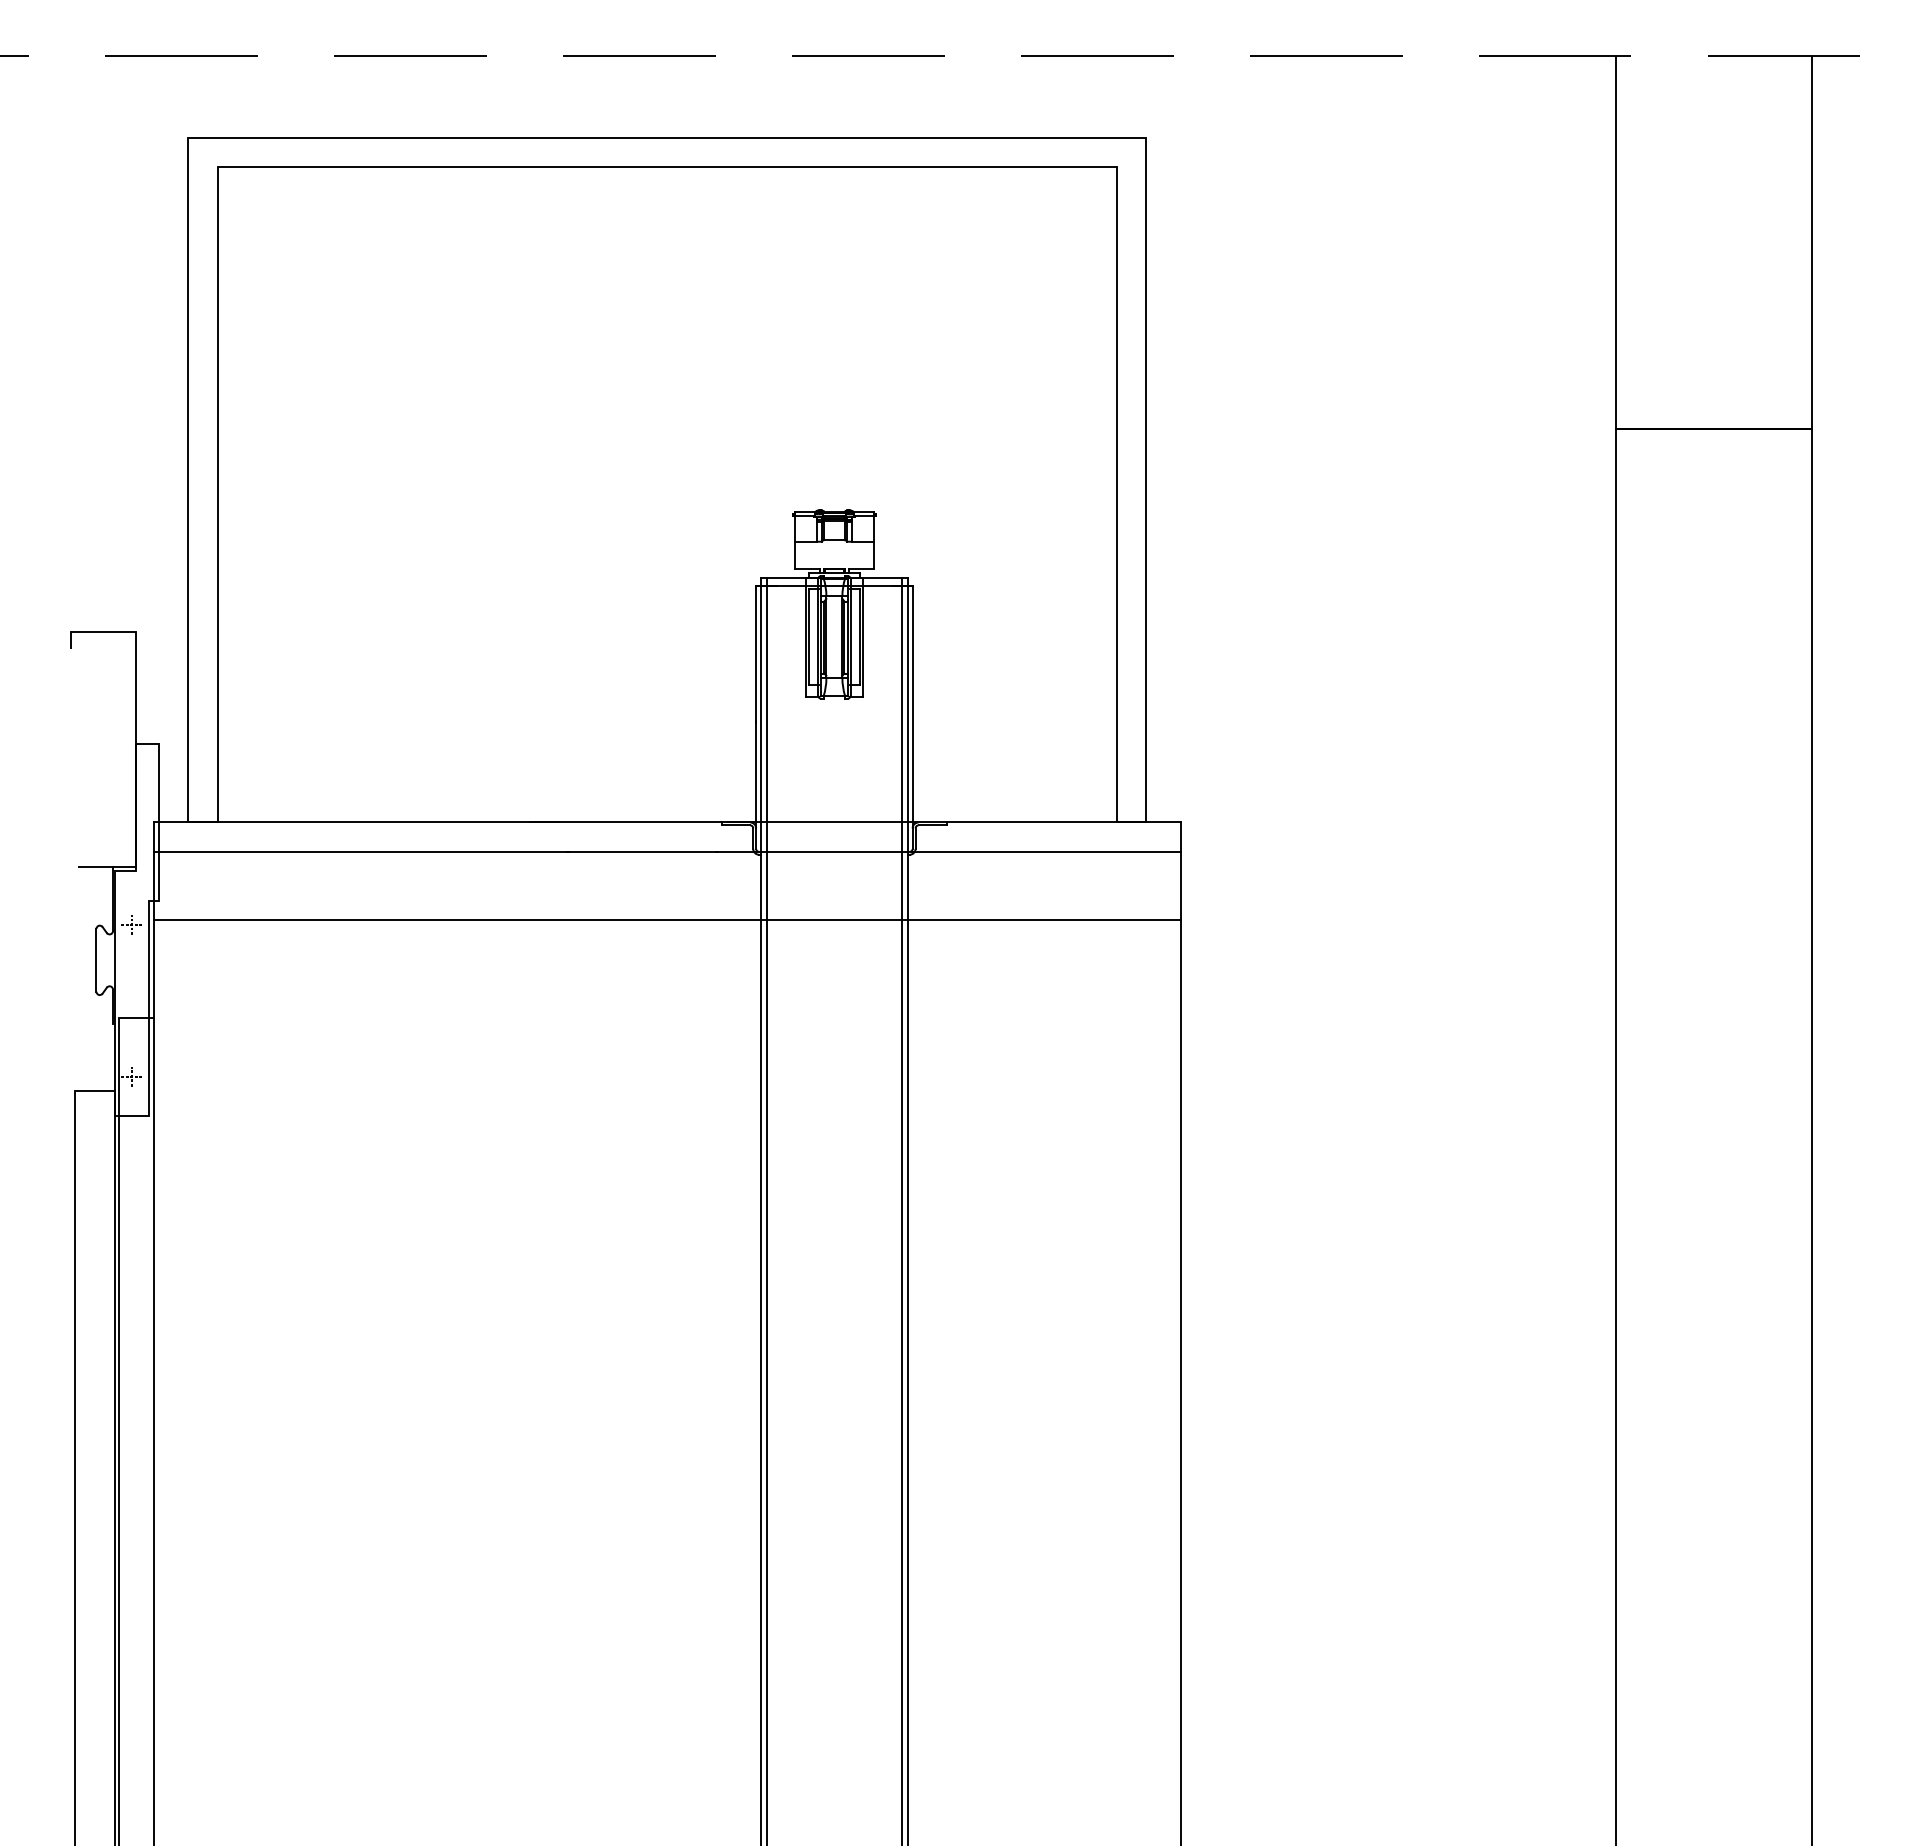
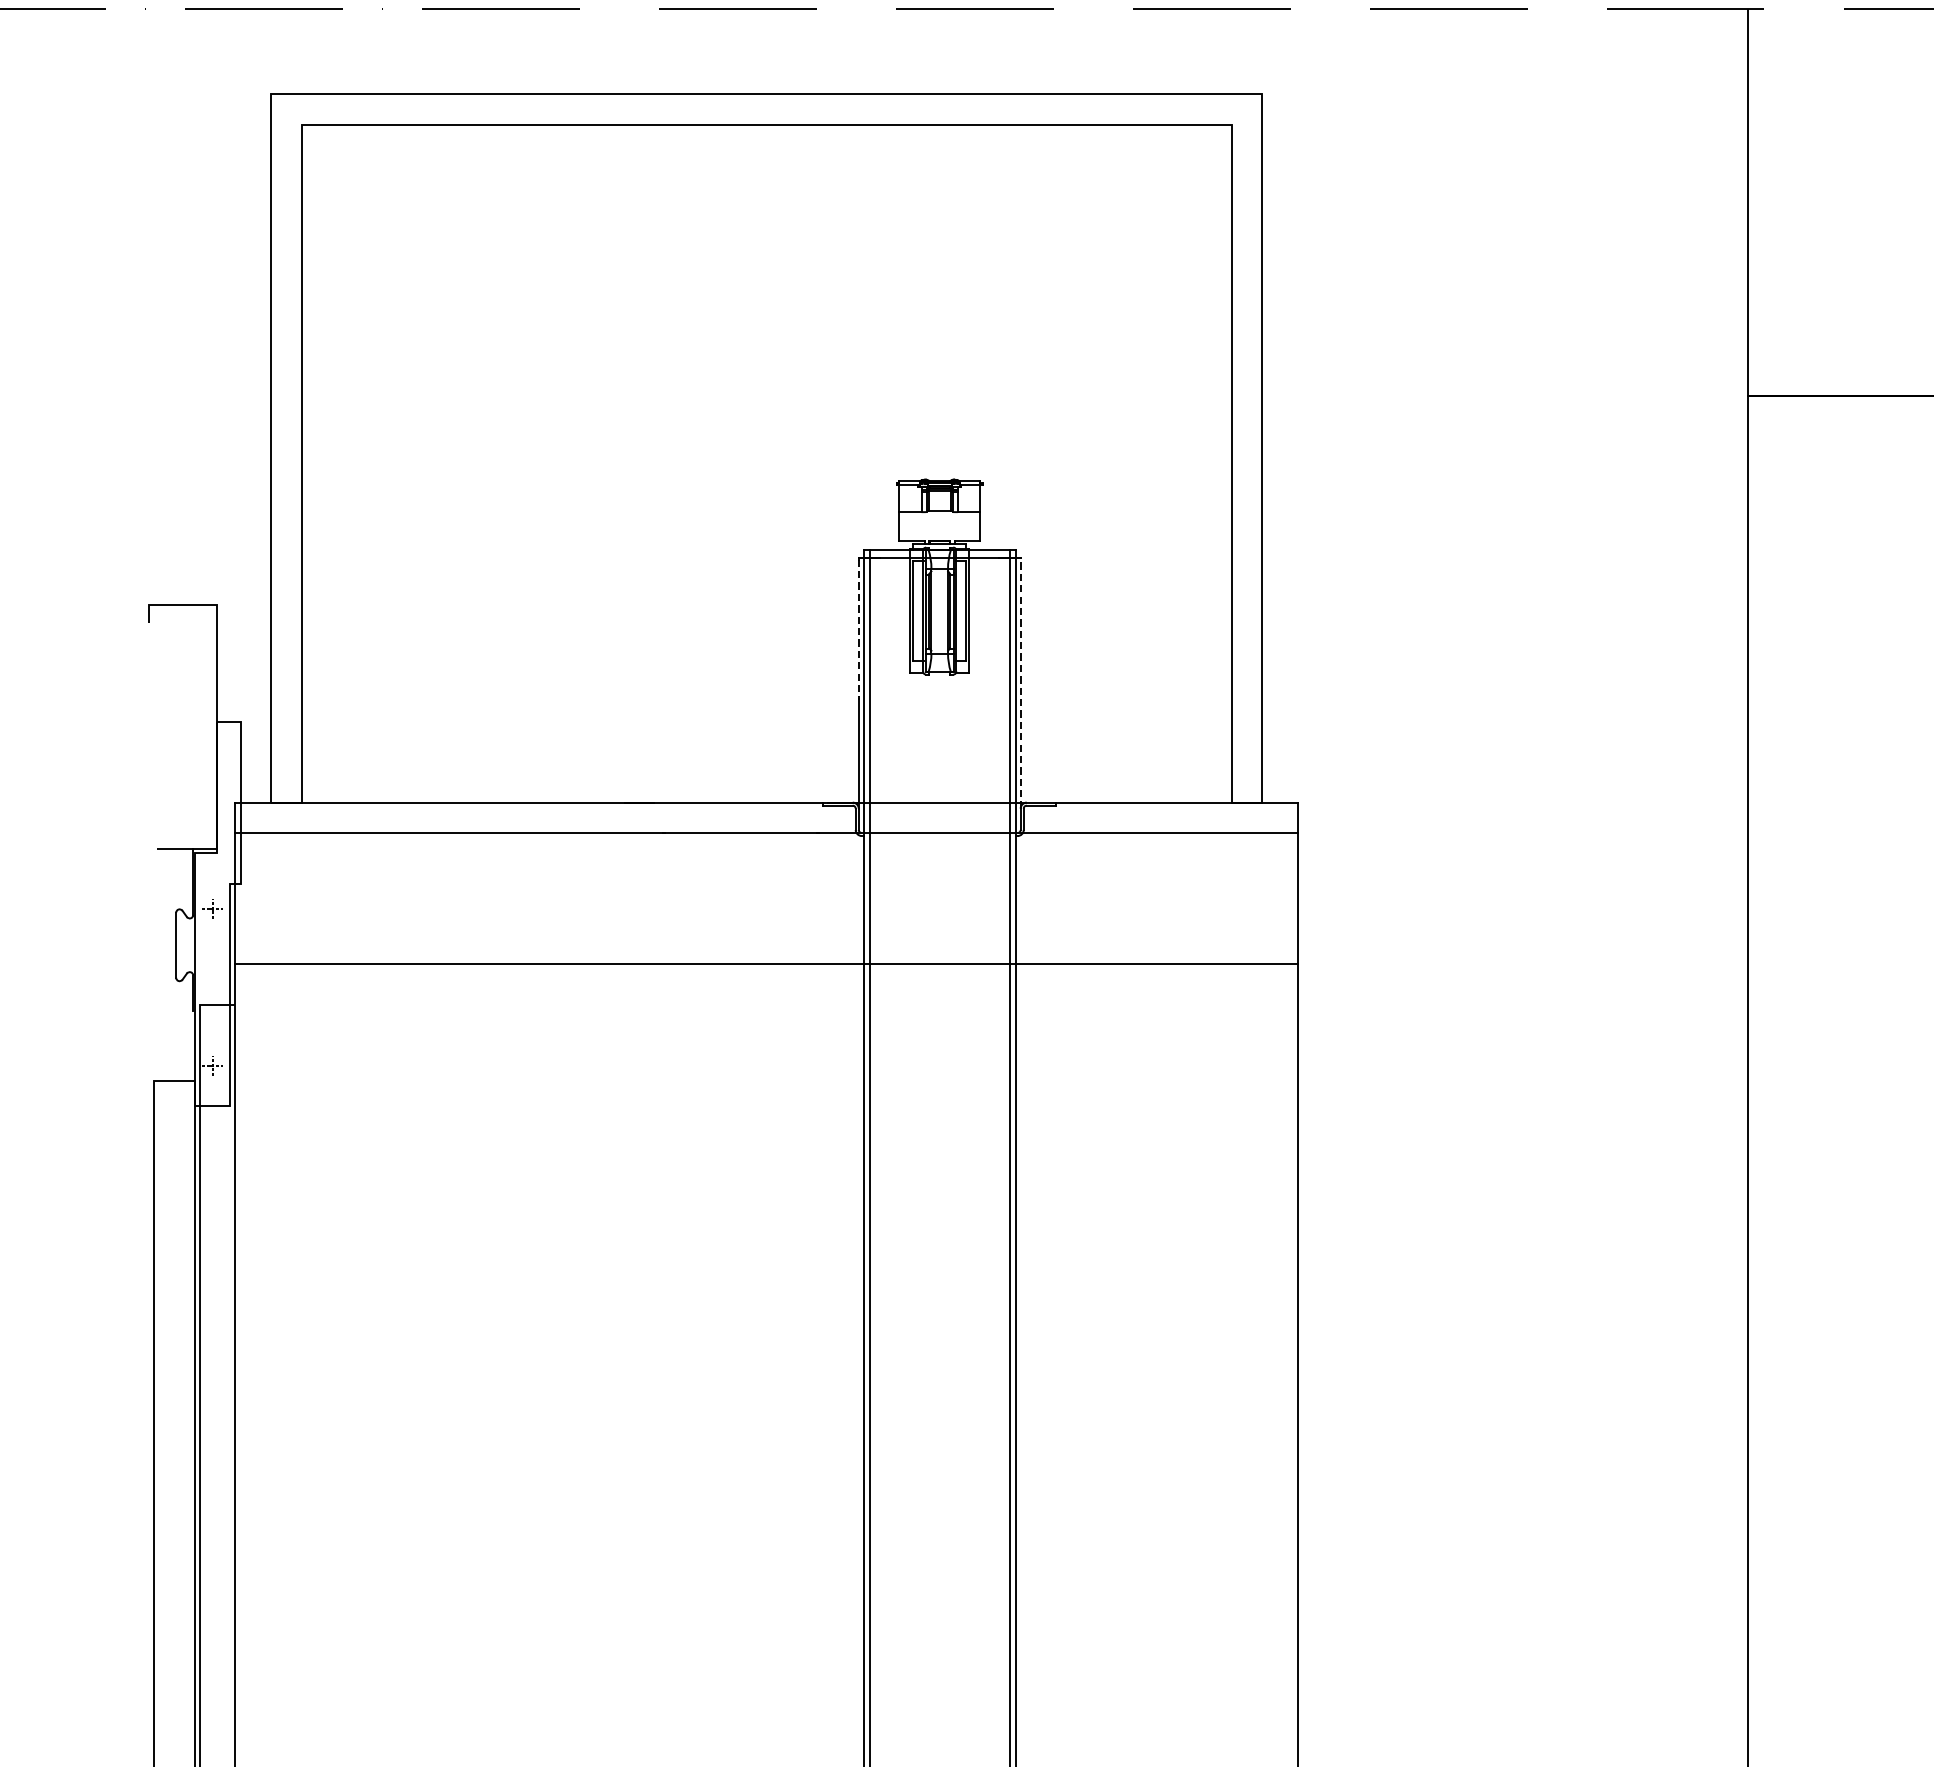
line: (756, 654) -> (859, 628), solid -> dashed
line: (912, 706) -> (1020, 682), solid -> dashed
line: (666, 920) -> (765, 964), moved

